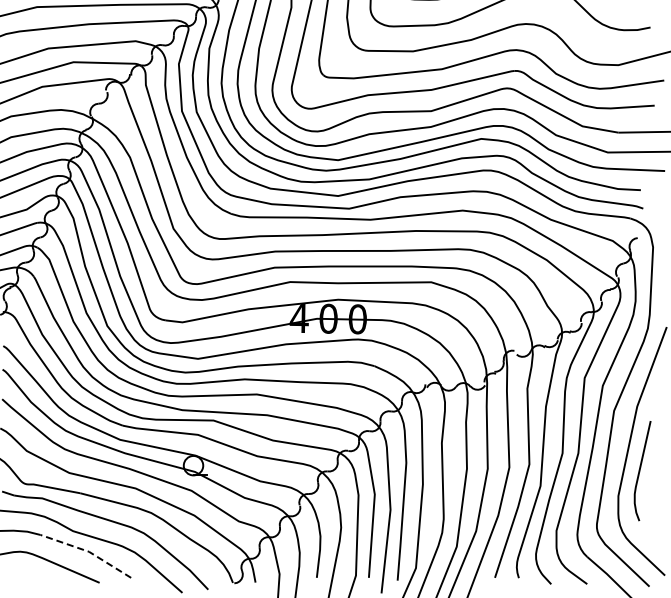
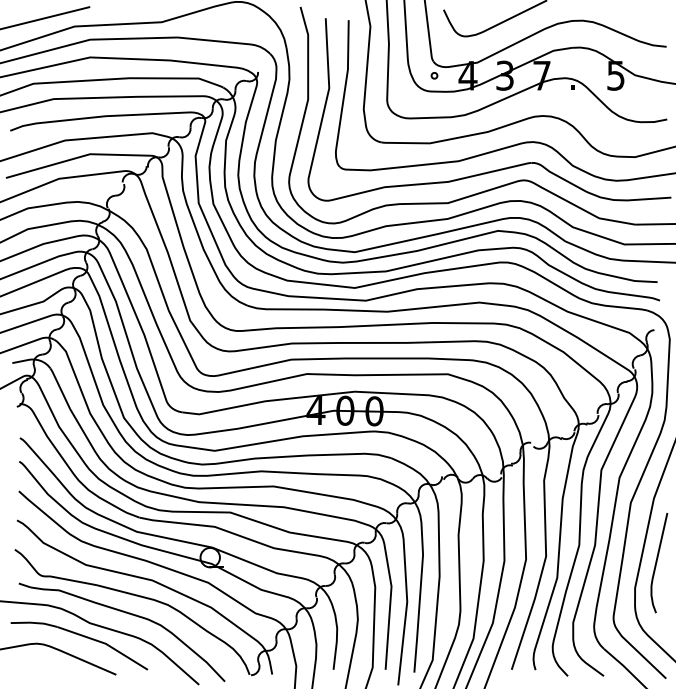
line: (87, 551) -> (104, 643), dashed -> solid

